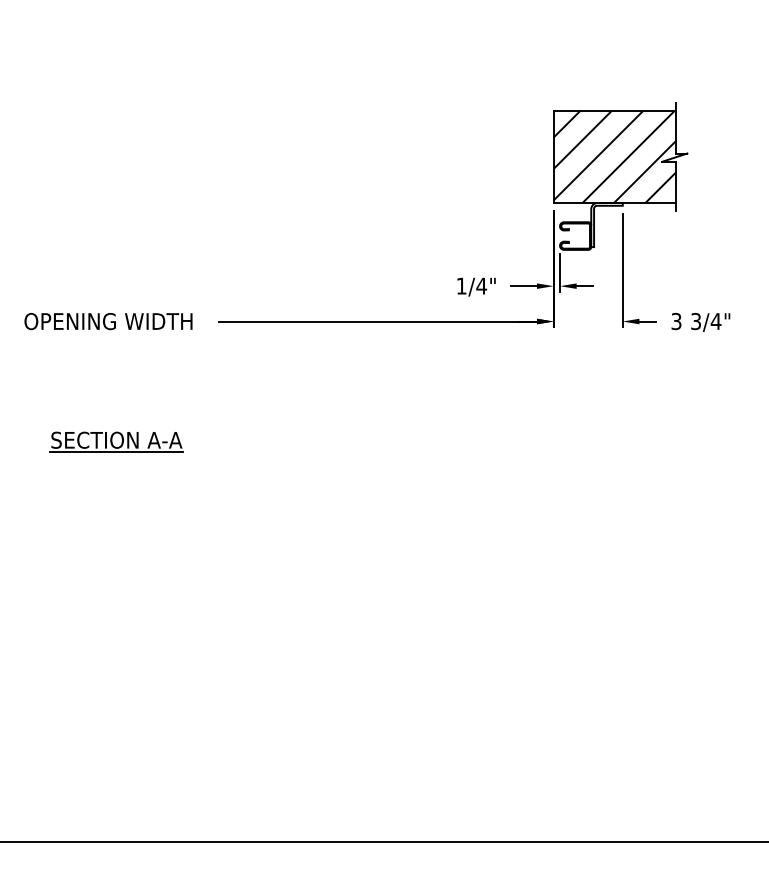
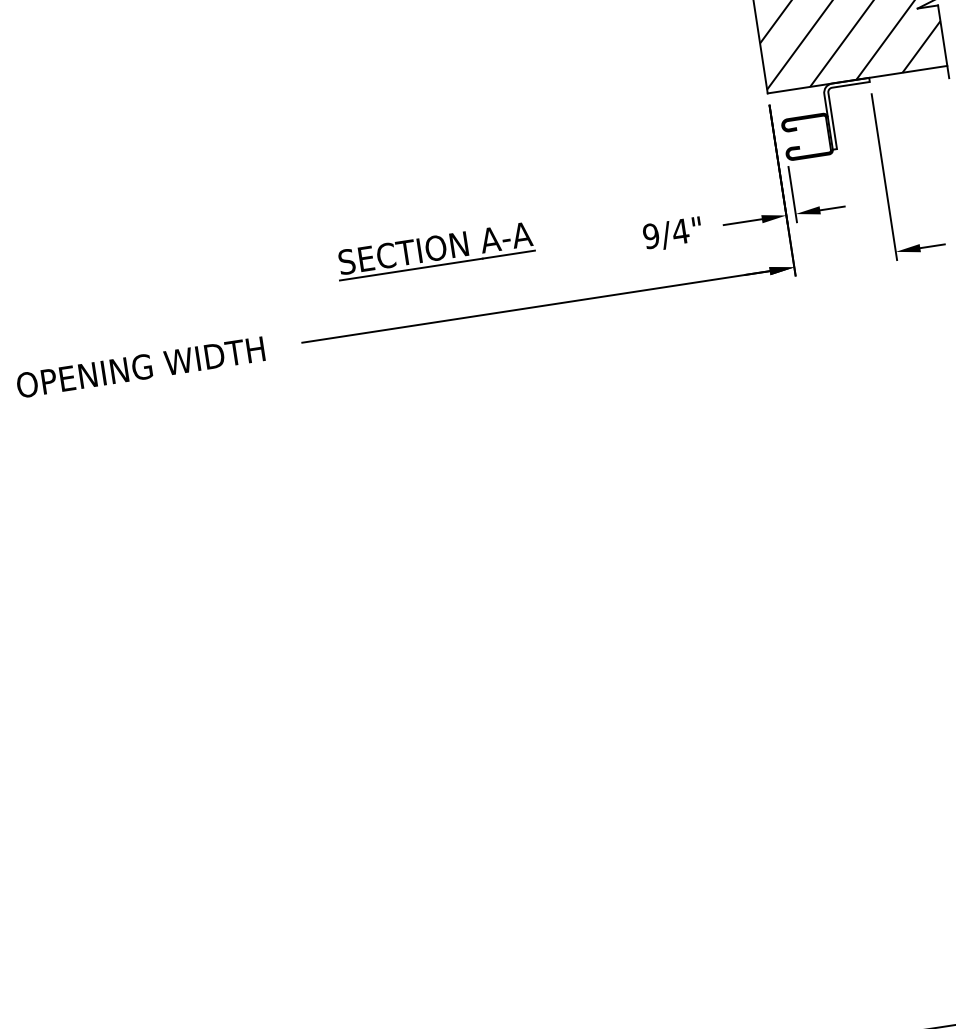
text: (461, 285) -> (650, 235), 1/4" -> 9/4"
part: (116, 441) -> (435, 250), moved

